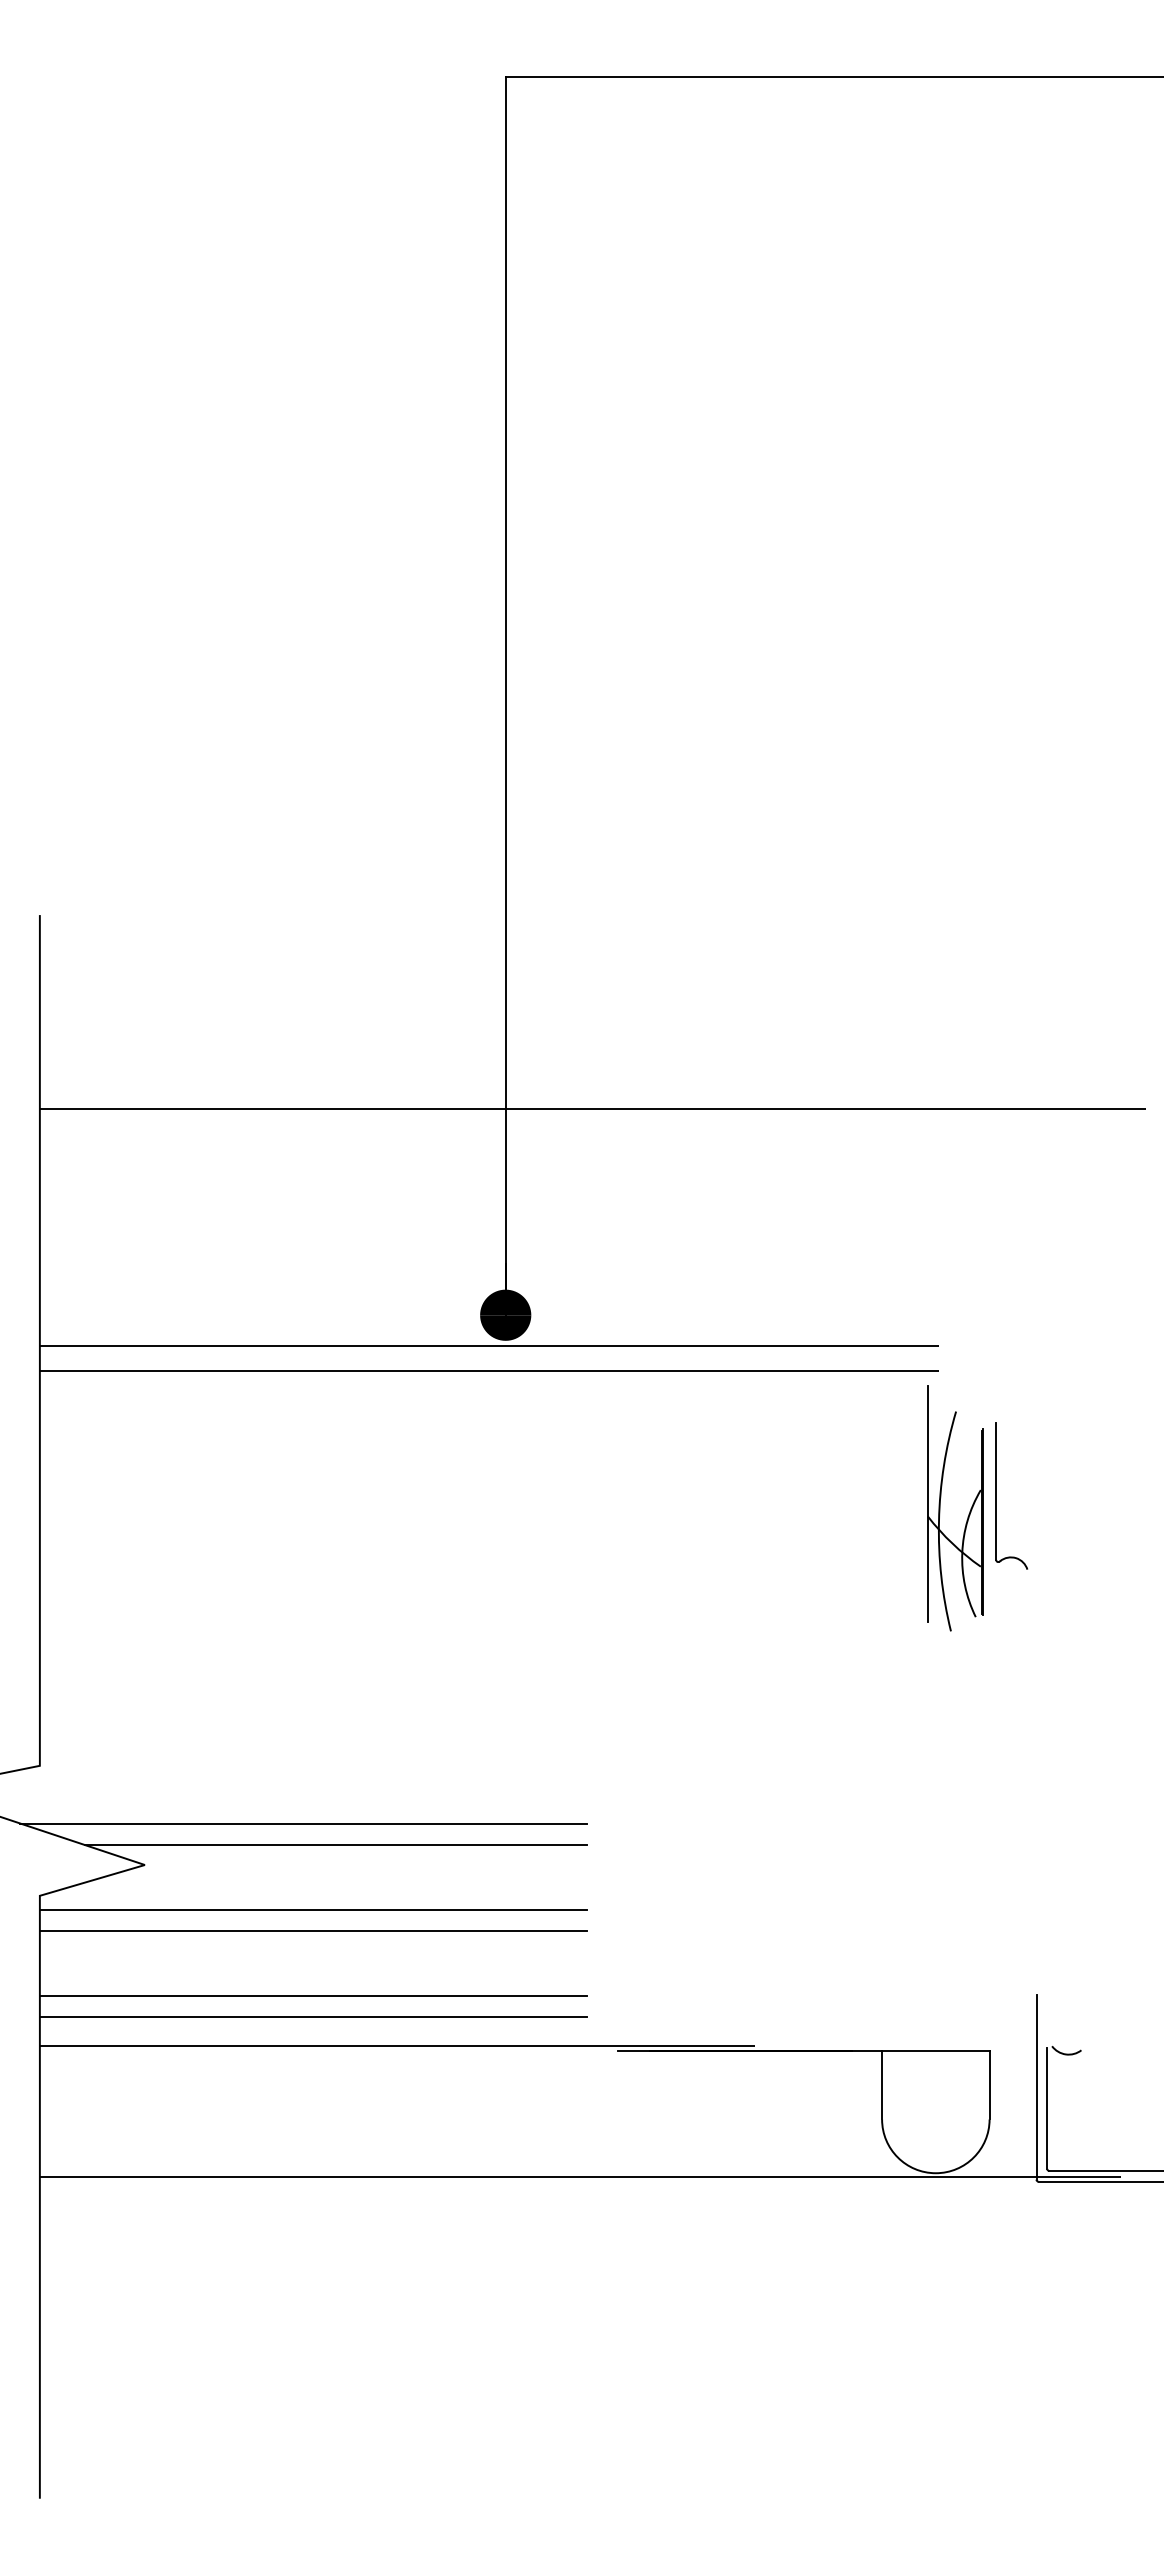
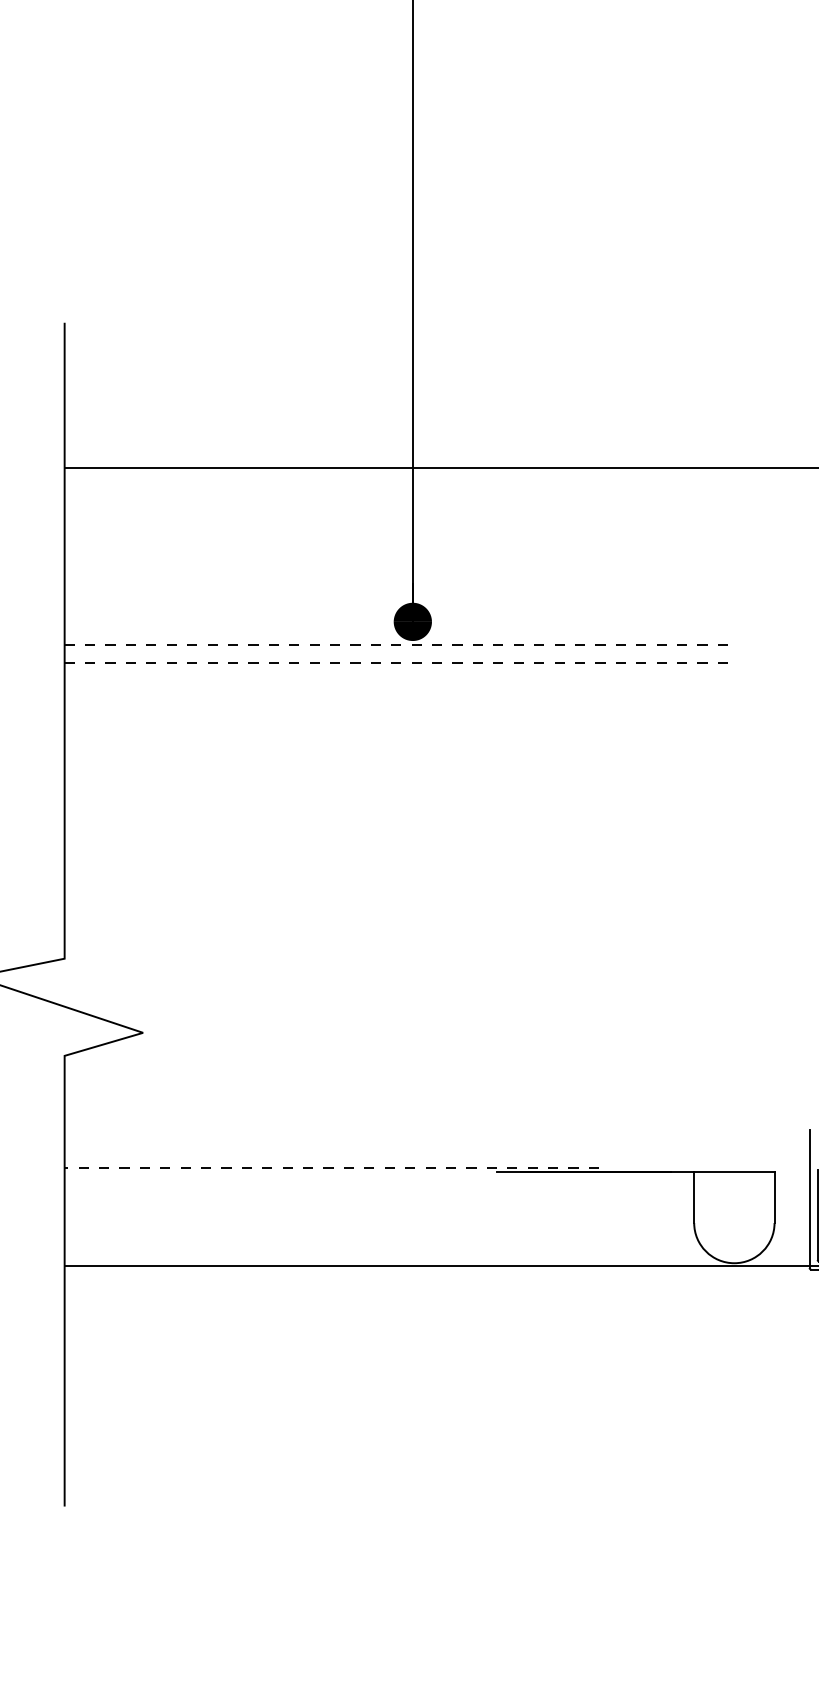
line: (489, 1345) -> (400, 644), solid -> dashed
line: (489, 1370) -> (400, 663), solid -> dashed
part: (977, 1508) -> (765, 766), removed
line: (303, 1823) -> (261, 1001), removed
line: (335, 1845) -> (285, 1018), removed
line: (312, 1909) -> (268, 1066), removed
line: (312, 1931) -> (268, 1082), removed
line: (312, 1995) -> (268, 1130), removed
line: (312, 2017) -> (268, 1146), removed
line: (396, 2046) -> (331, 1168), solid -> dashed

